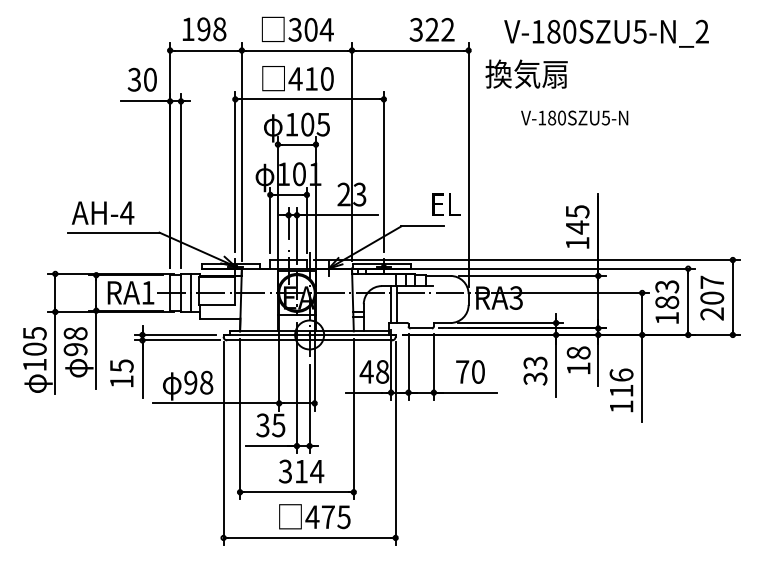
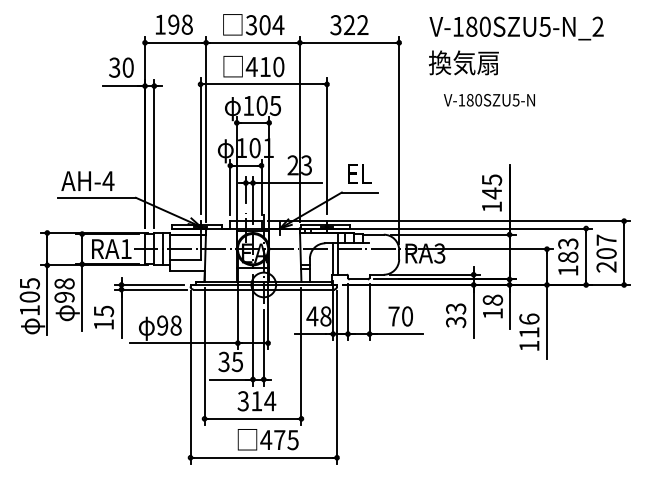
text: (431, 29) -> (348, 24), moved
text: (526, 73) -> (463, 62), moved
text: (446, 204) -> (359, 173), moved

